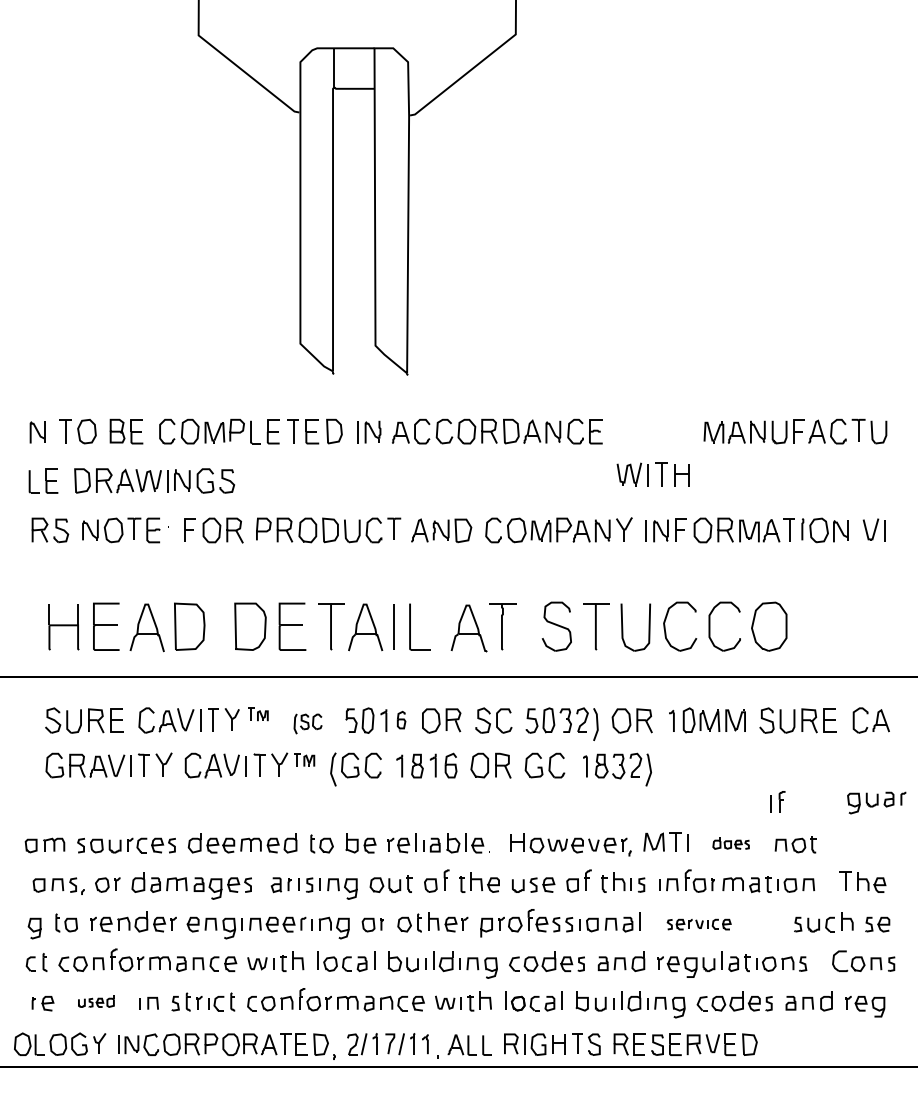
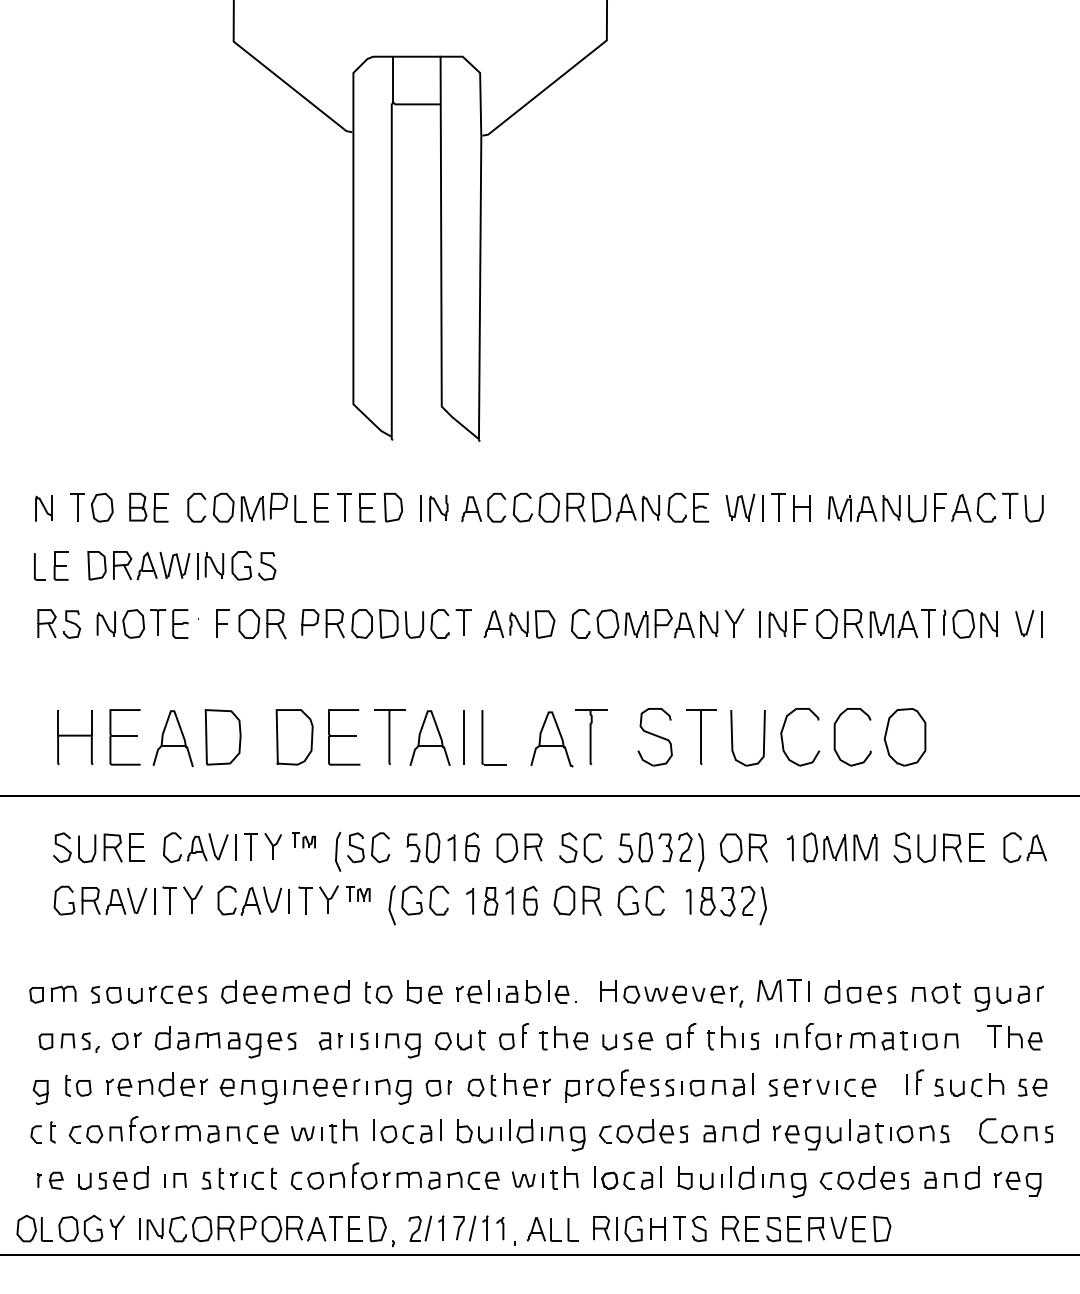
part: (652, 474) -> (767, 507), moved
part: (401, 719) -> (472, 846), size x1.43
part: (307, 723) -> (361, 851), size x1.67
part: (777, 801) -> (914, 1081), moved
part: (876, 802) -> (1008, 998), moved
part: (730, 843) -> (859, 992), size x1.67
part: (699, 924) -> (822, 1087), size x1.43
part: (96, 1001) -> (113, 1178), size x1.67

